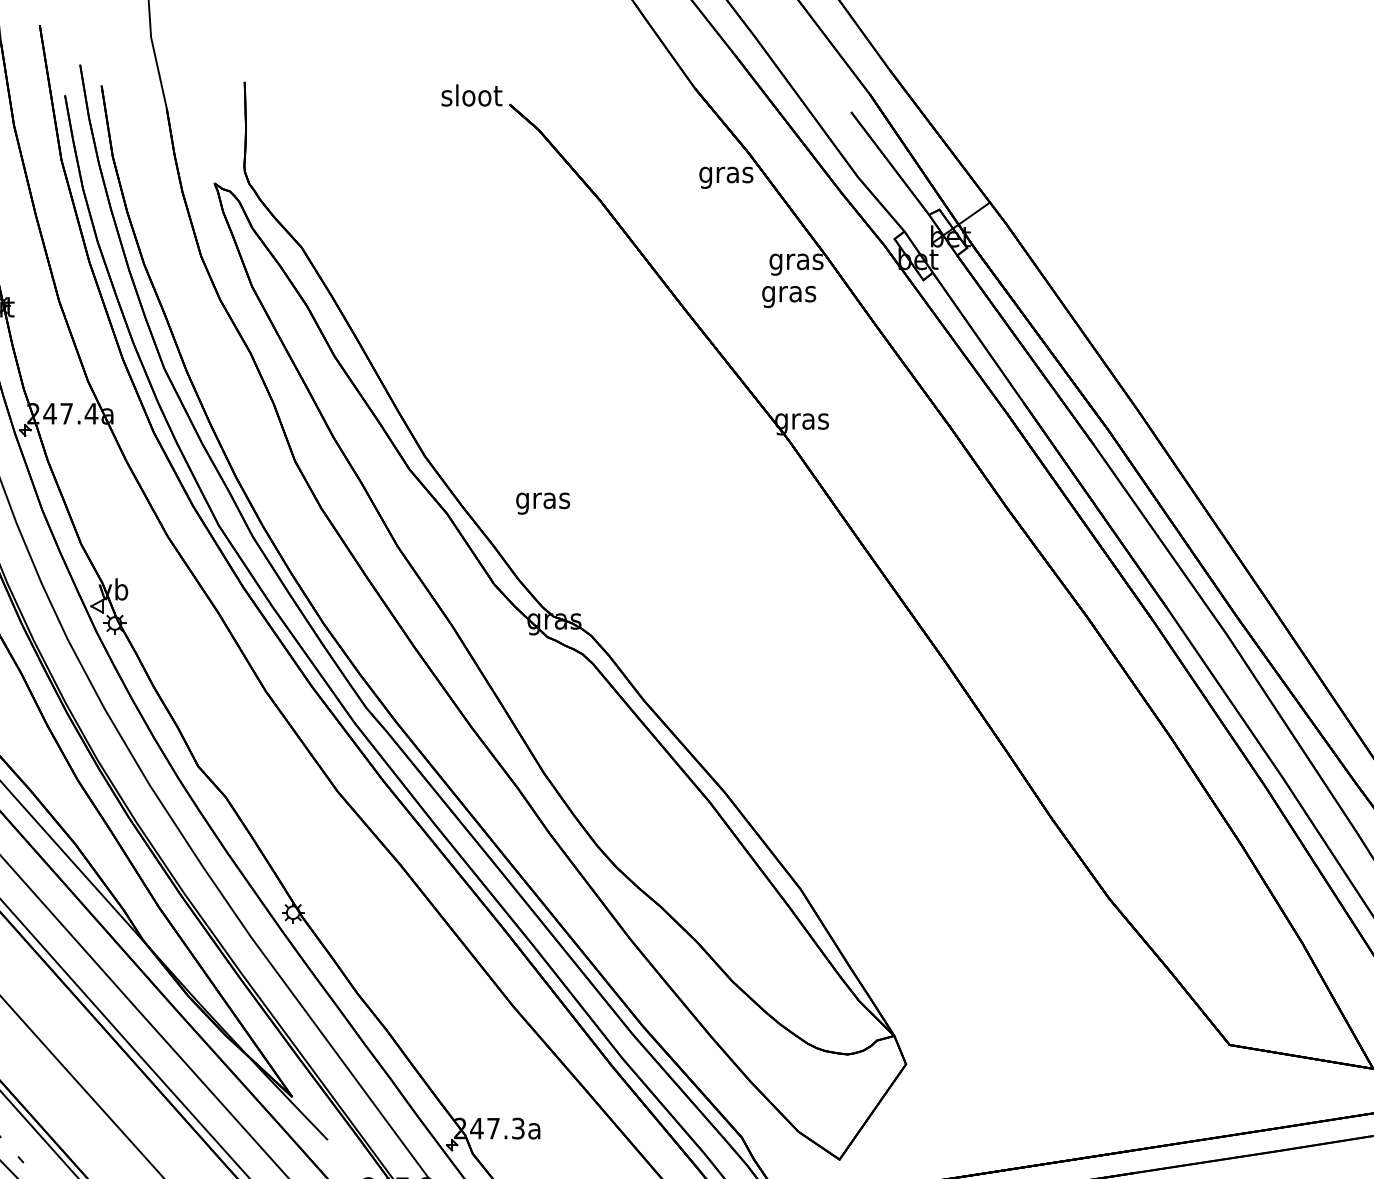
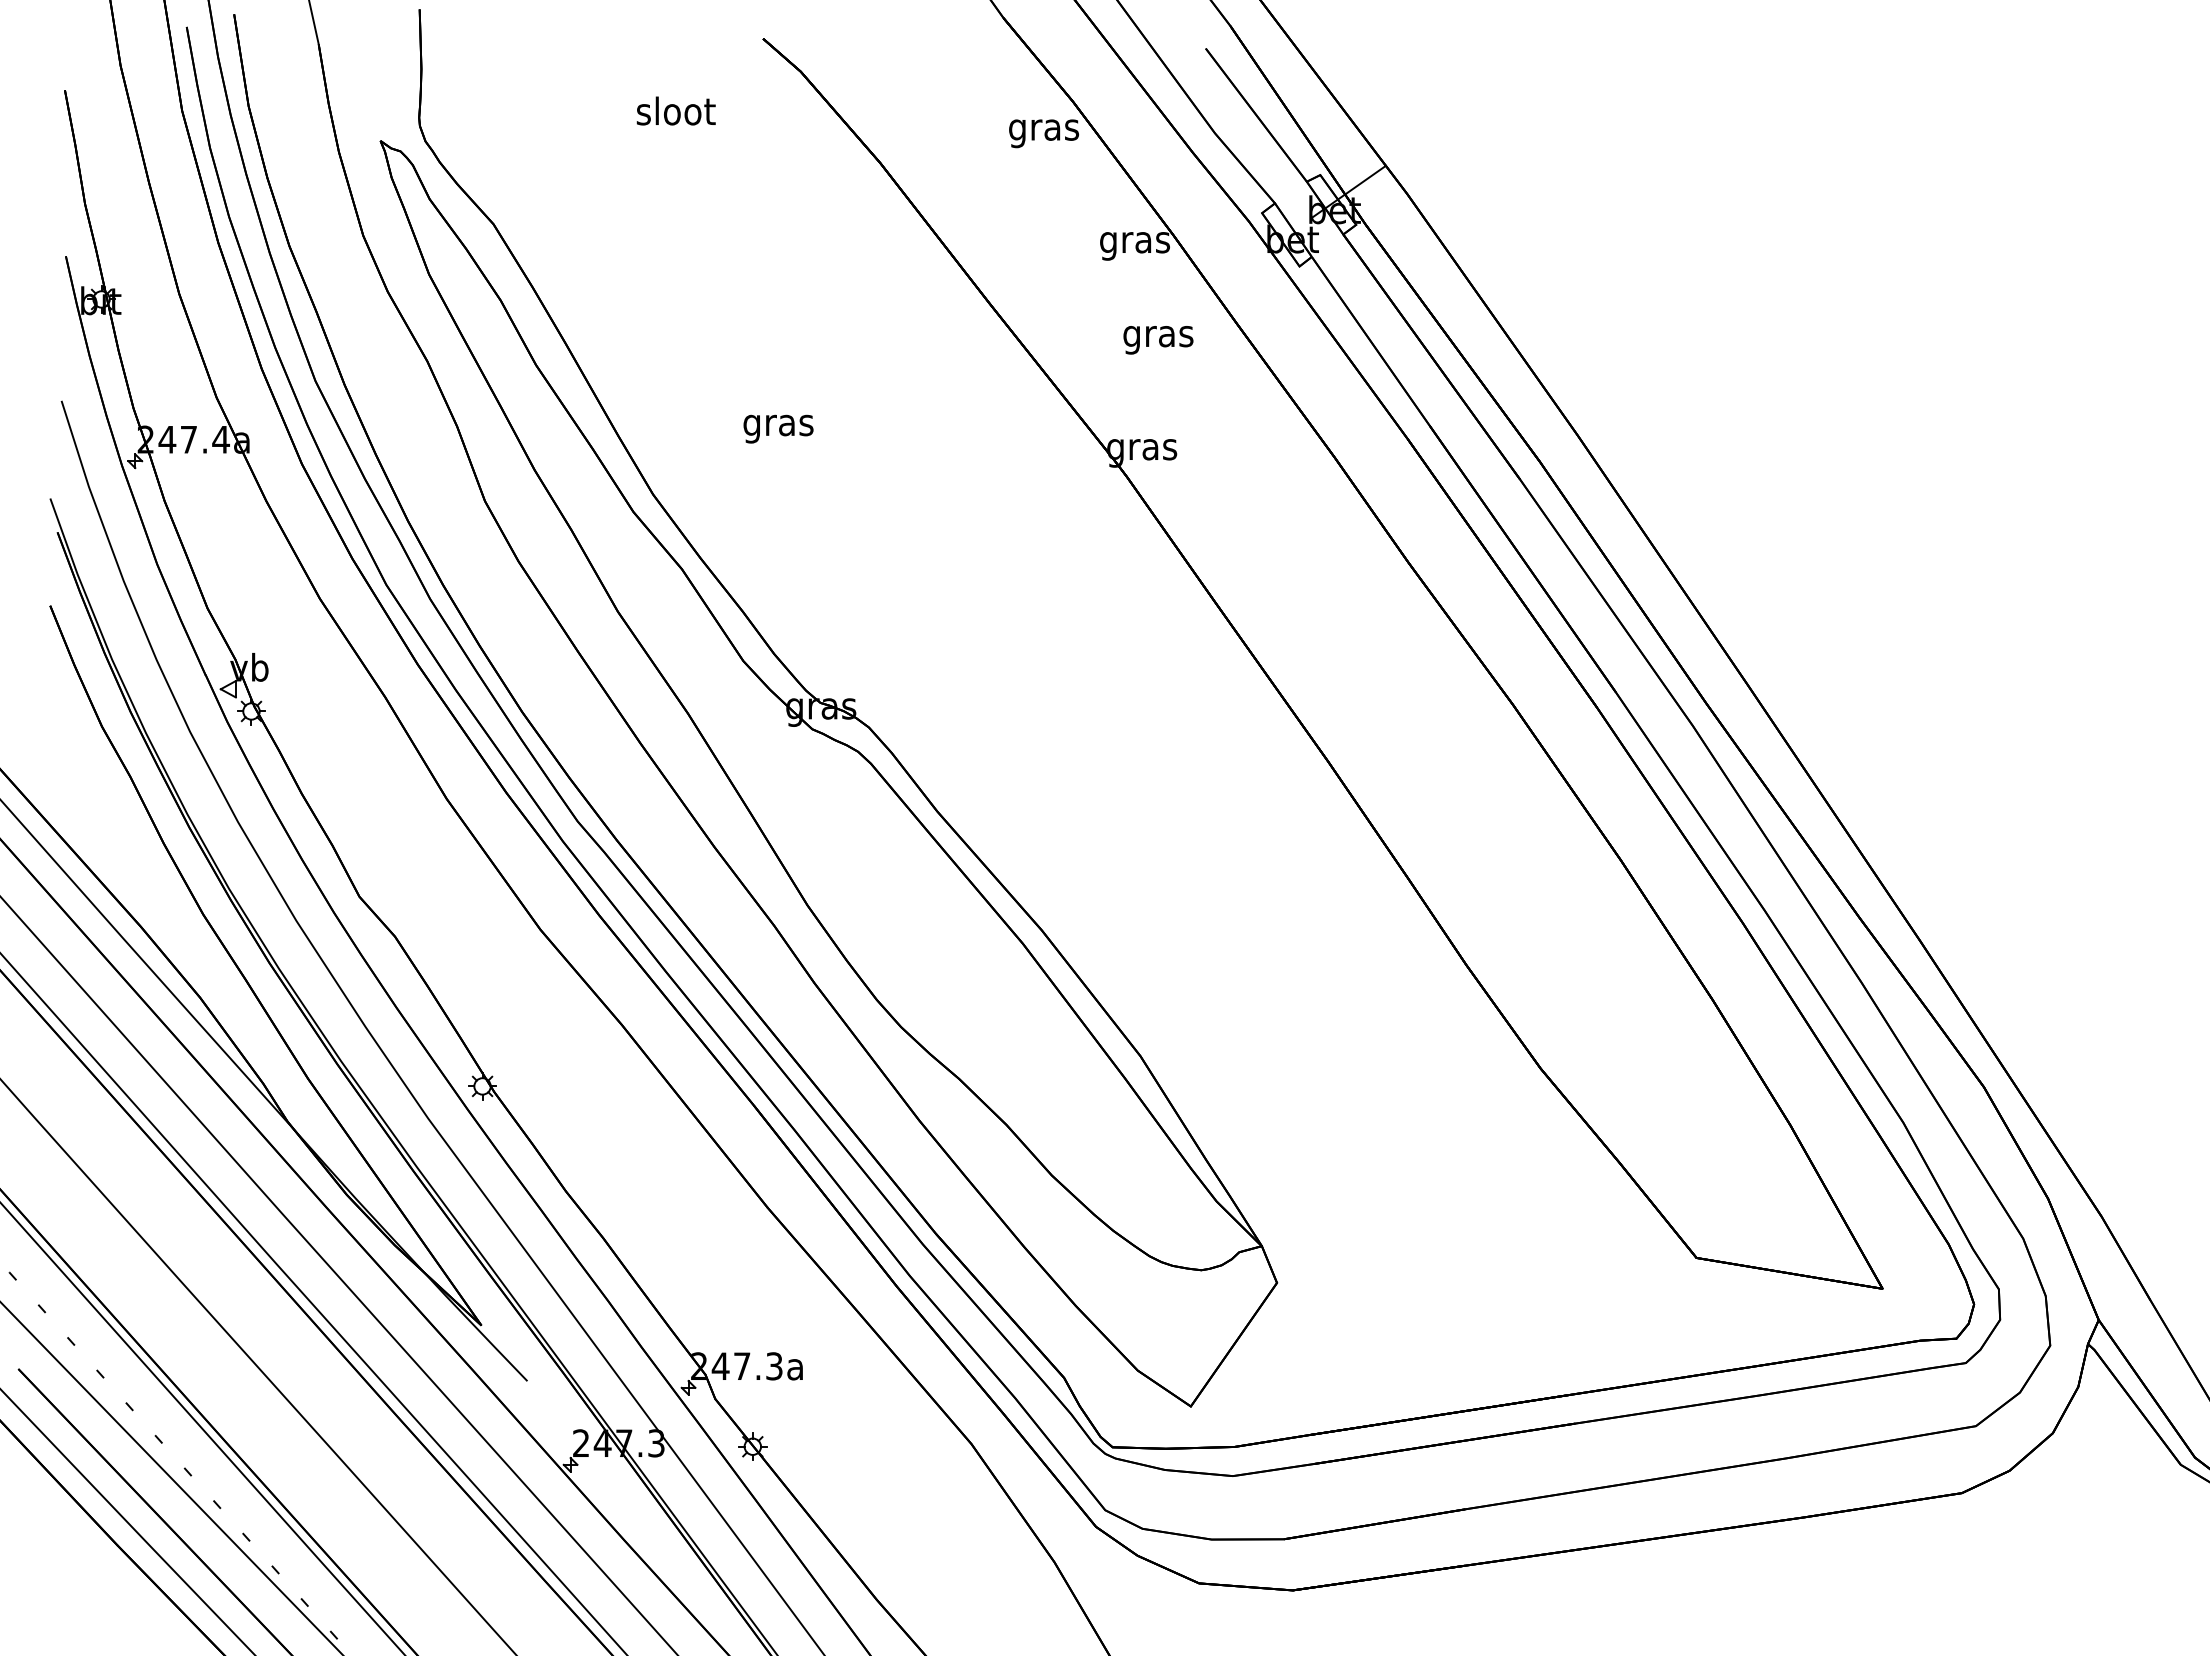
text: (471, 95) -> (675, 110), moved
text: (789, 297) -> (1158, 340), moved
text: (543, 503) -> (778, 428), moved

